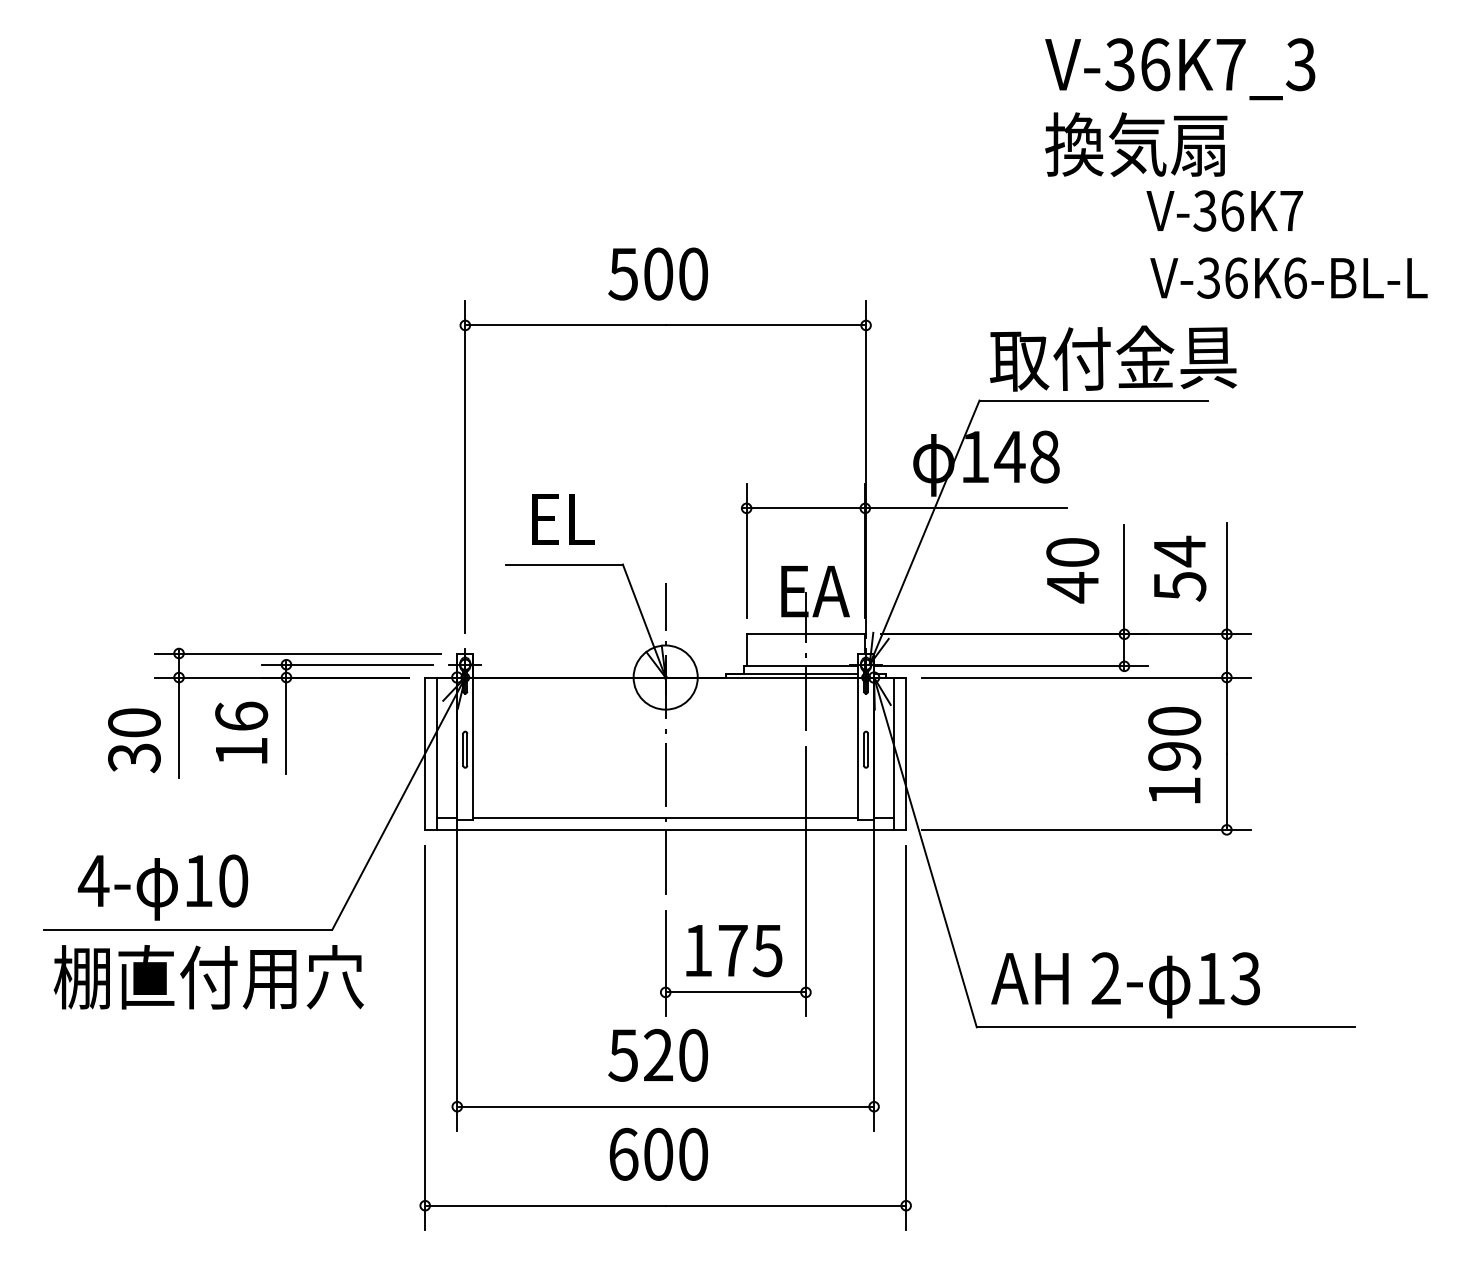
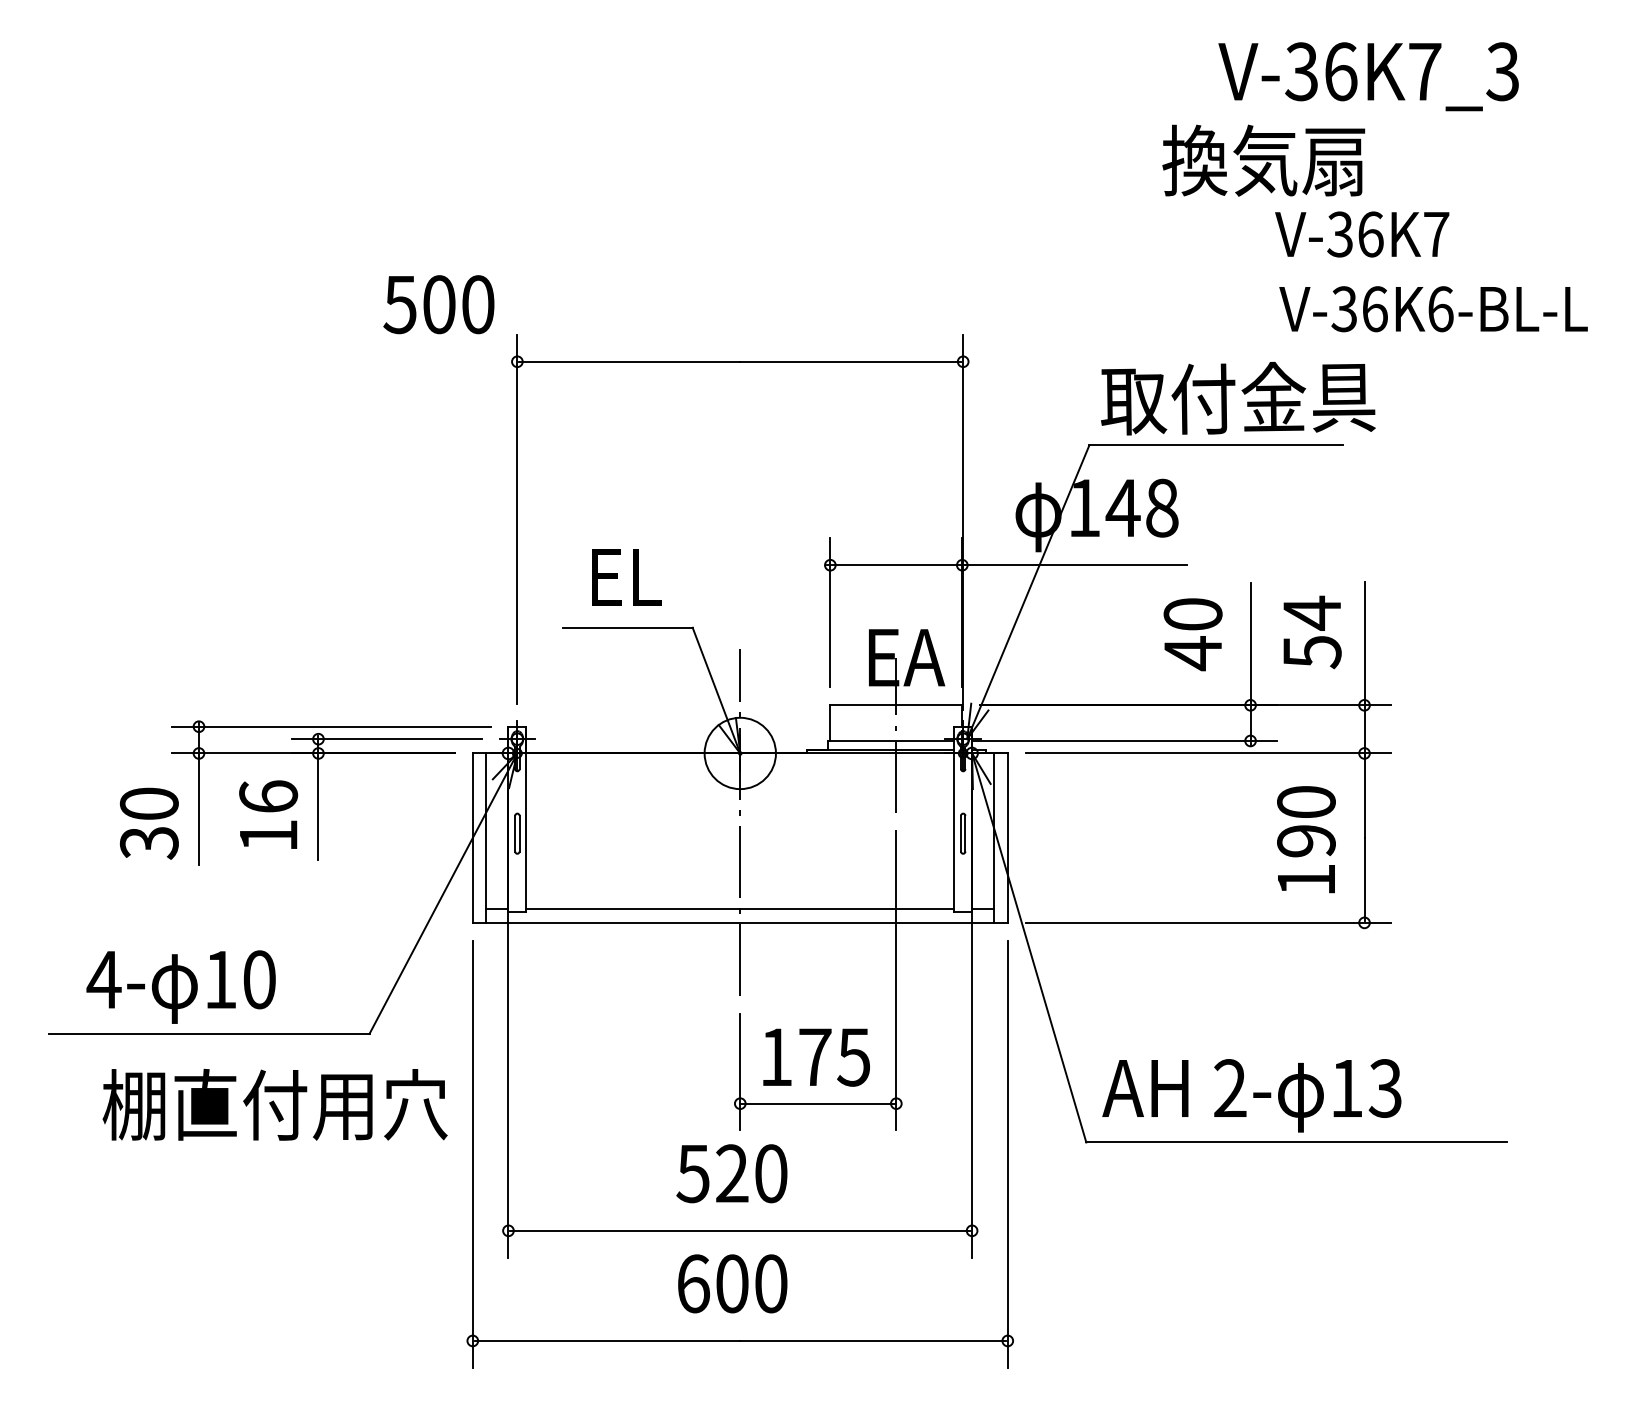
text: (1180, 68) -> (1368, 76), moved
text: (657, 273) -> (438, 304), moved
text: (208, 976) -> (274, 1104), moved

